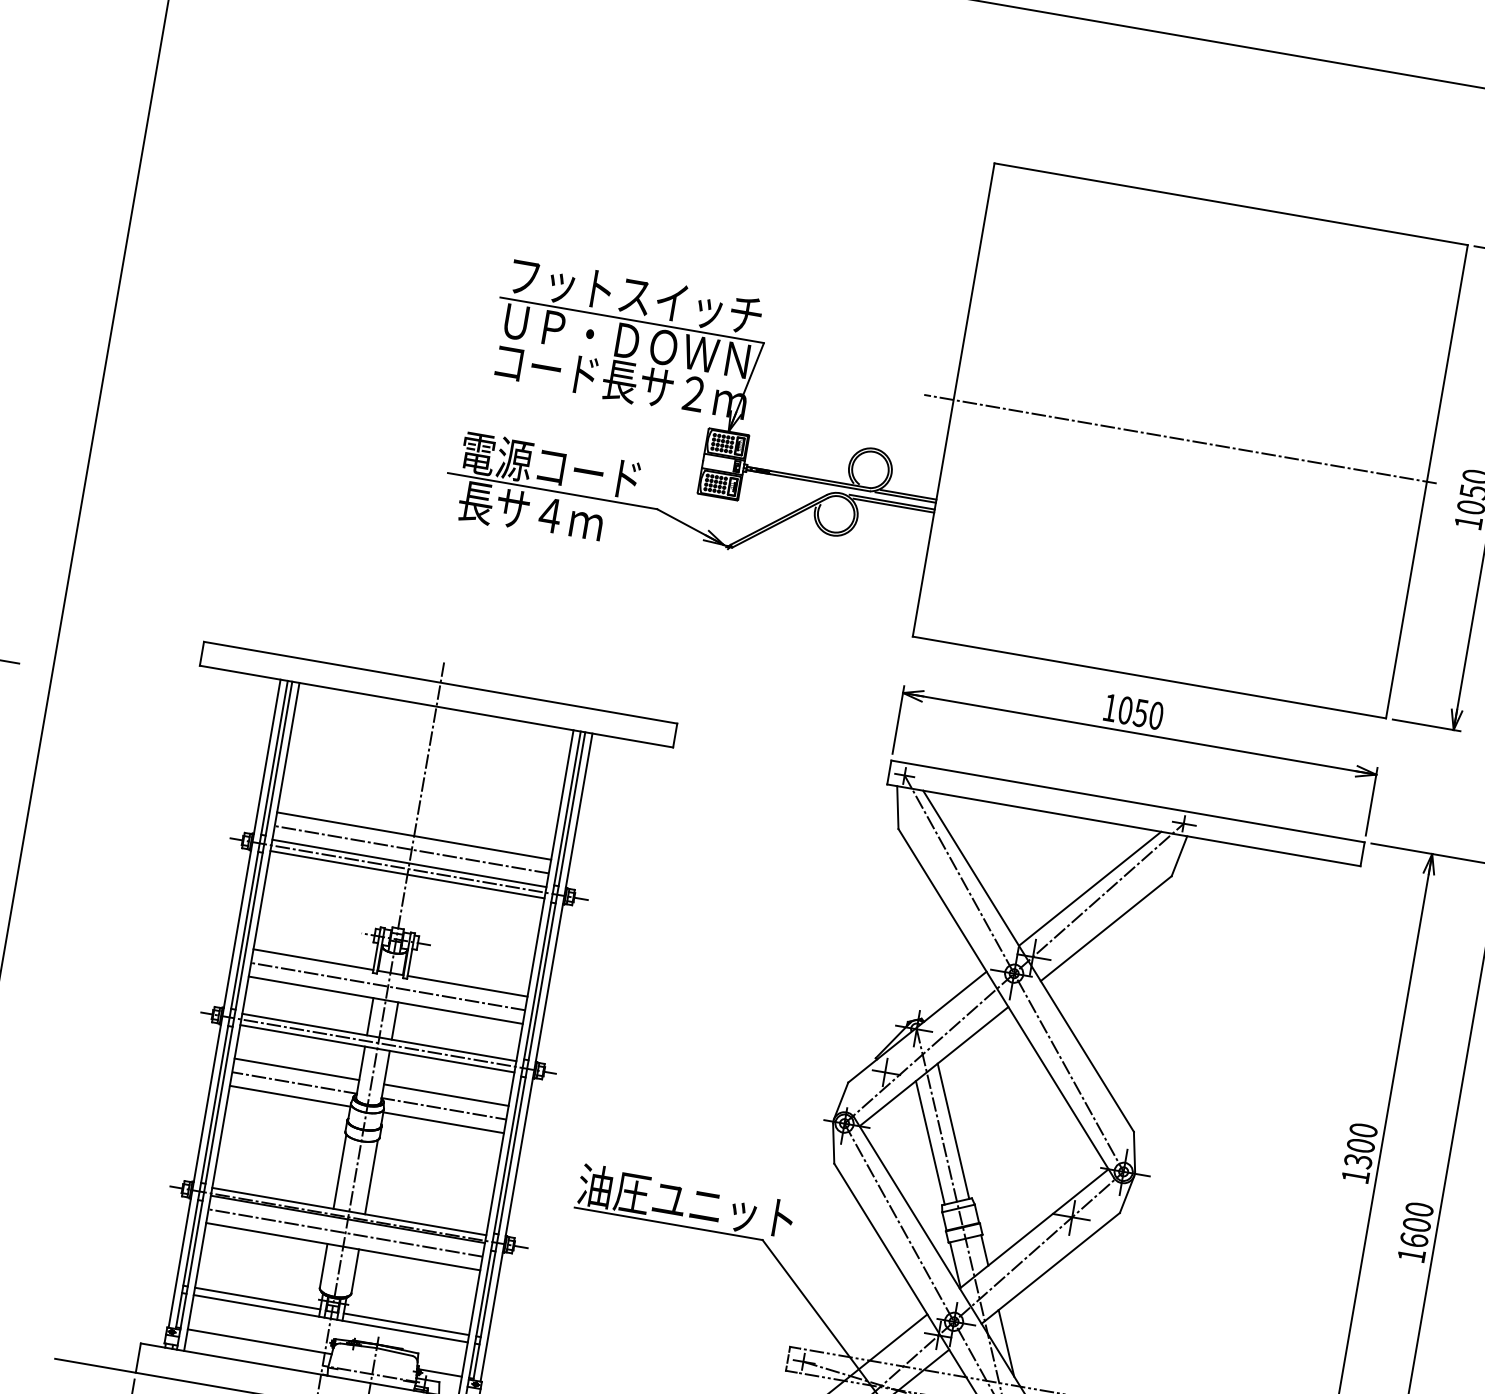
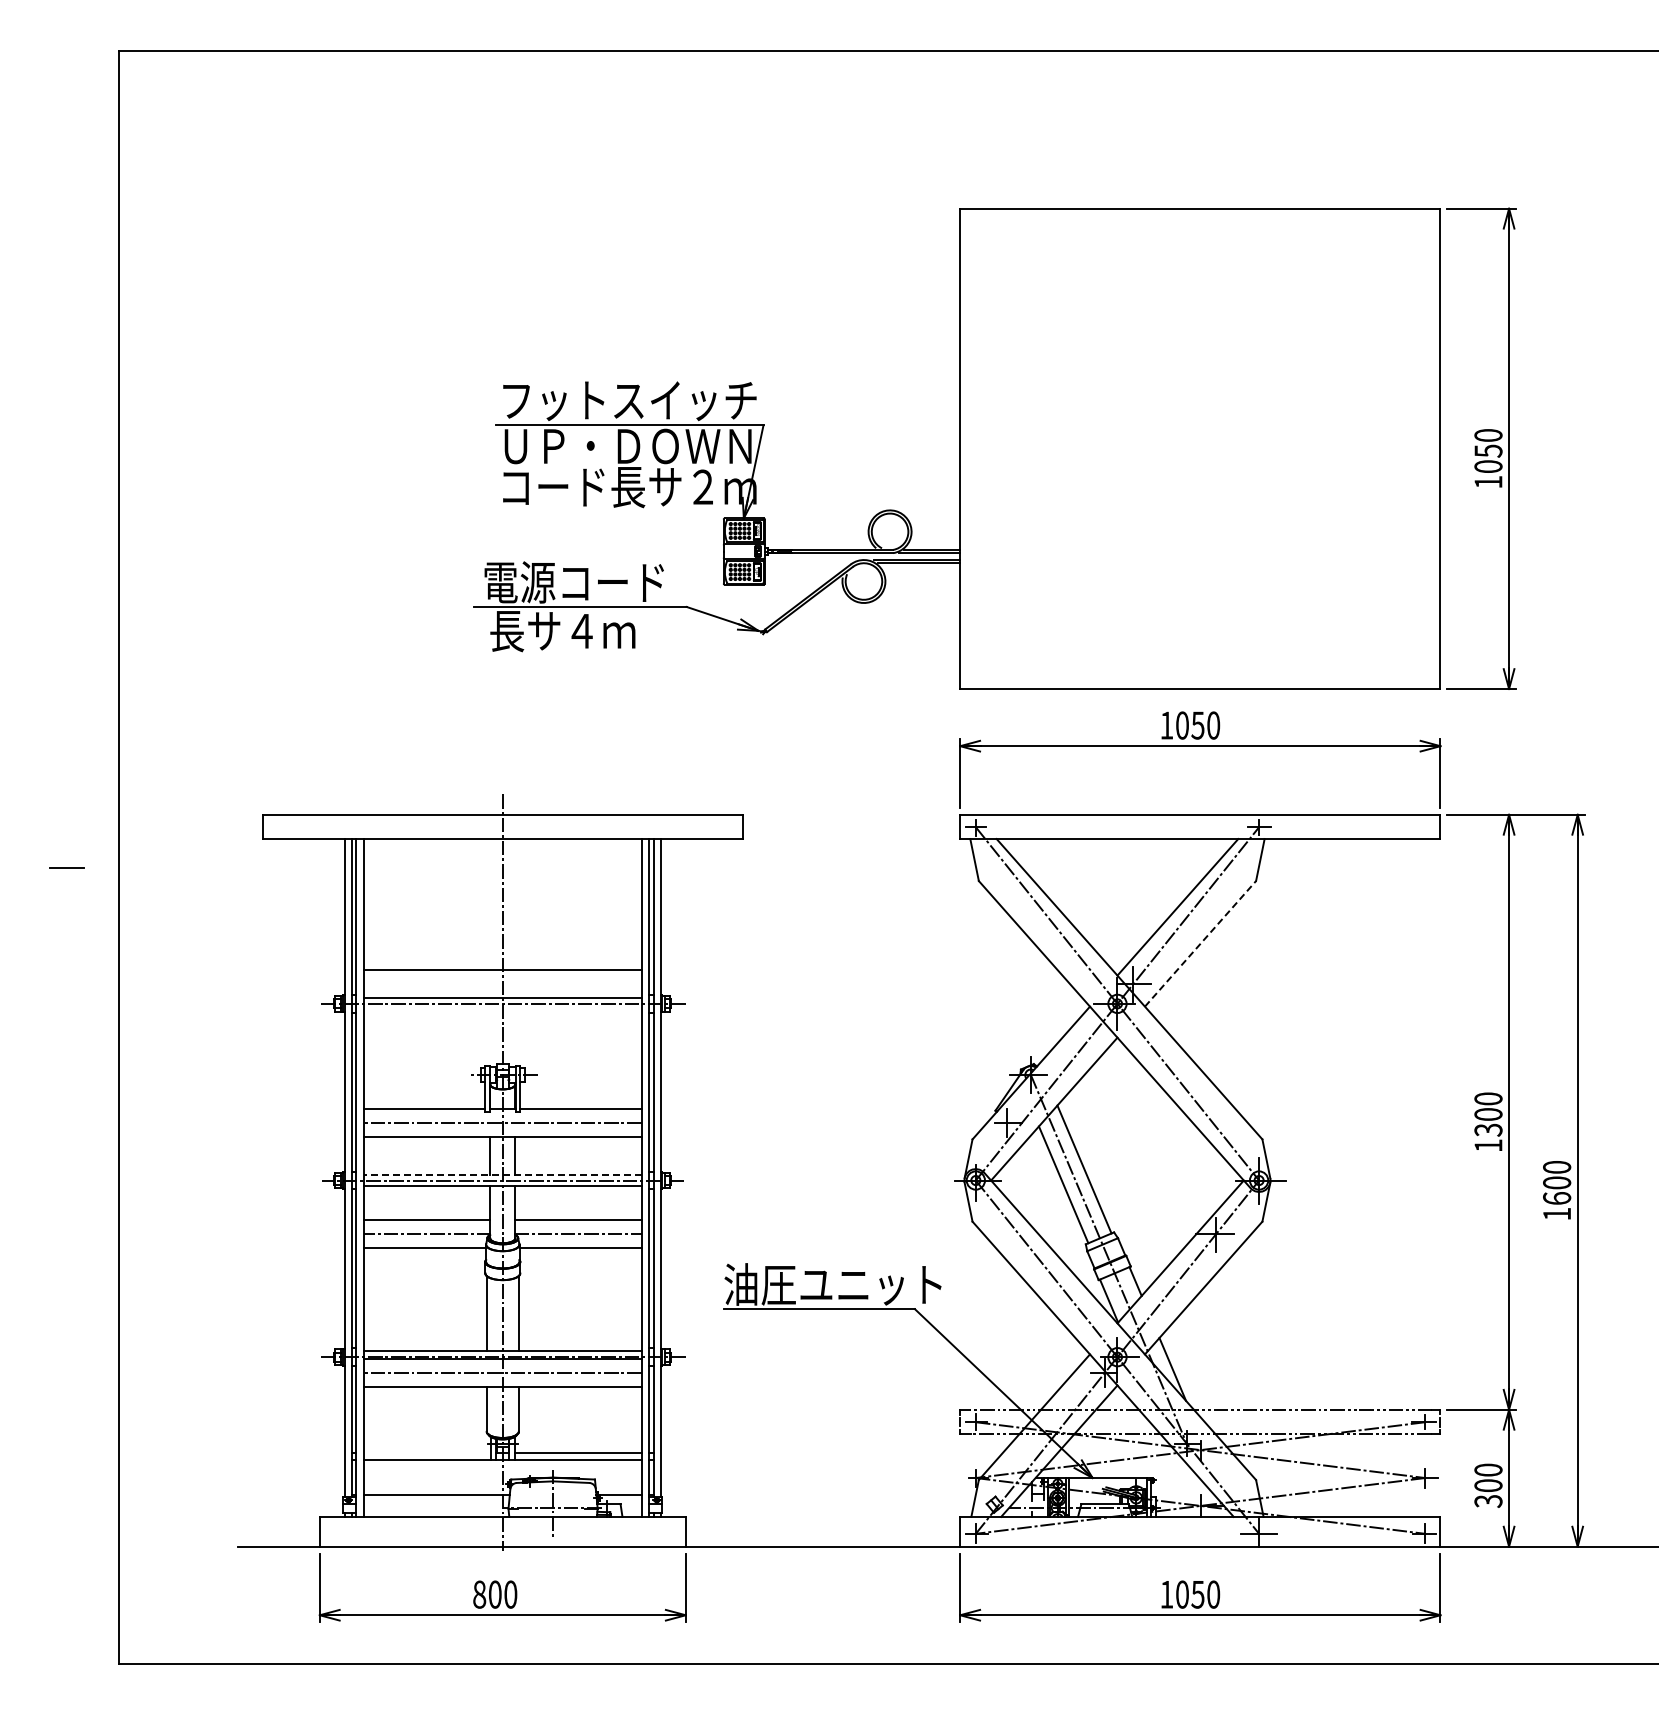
line: (1180, 438) -> (1190, 448), removed
line: (411, 849) -> (502, 984), removed
line: (407, 874) -> (502, 1009), removed
line: (1106, 928) -> (1200, 943), solid -> dashed
line: (379, 1037) -> (502, 1174), solid -> dashed
line: (256, 1298) -> (426, 1452), removed

